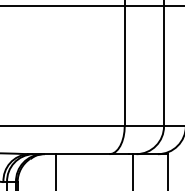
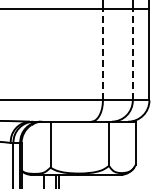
line: (124, 65) -> (102, 54), solid -> dashed
line: (163, 65) -> (132, 54), solid -> dashed

